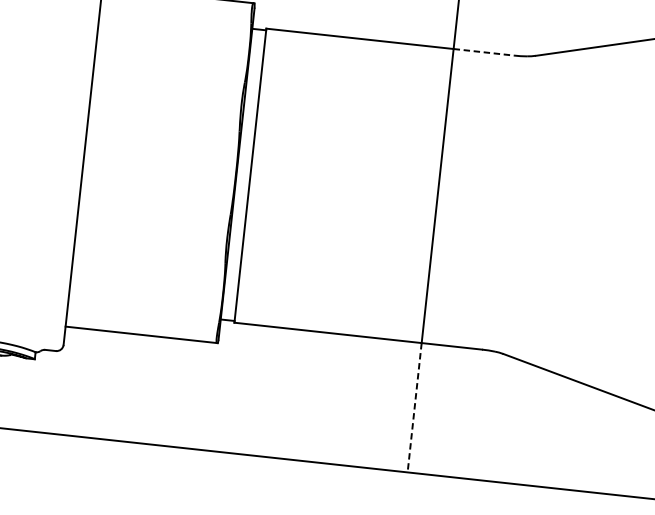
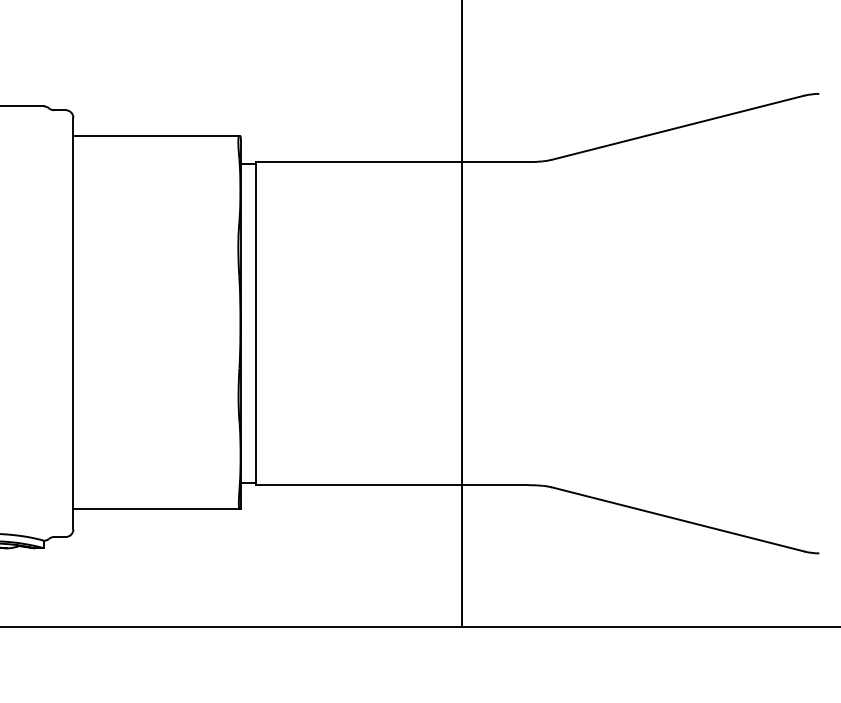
line: (484, 52) -> (495, 162), dashed -> solid
line: (415, 408) -> (462, 556), dashed -> solid

